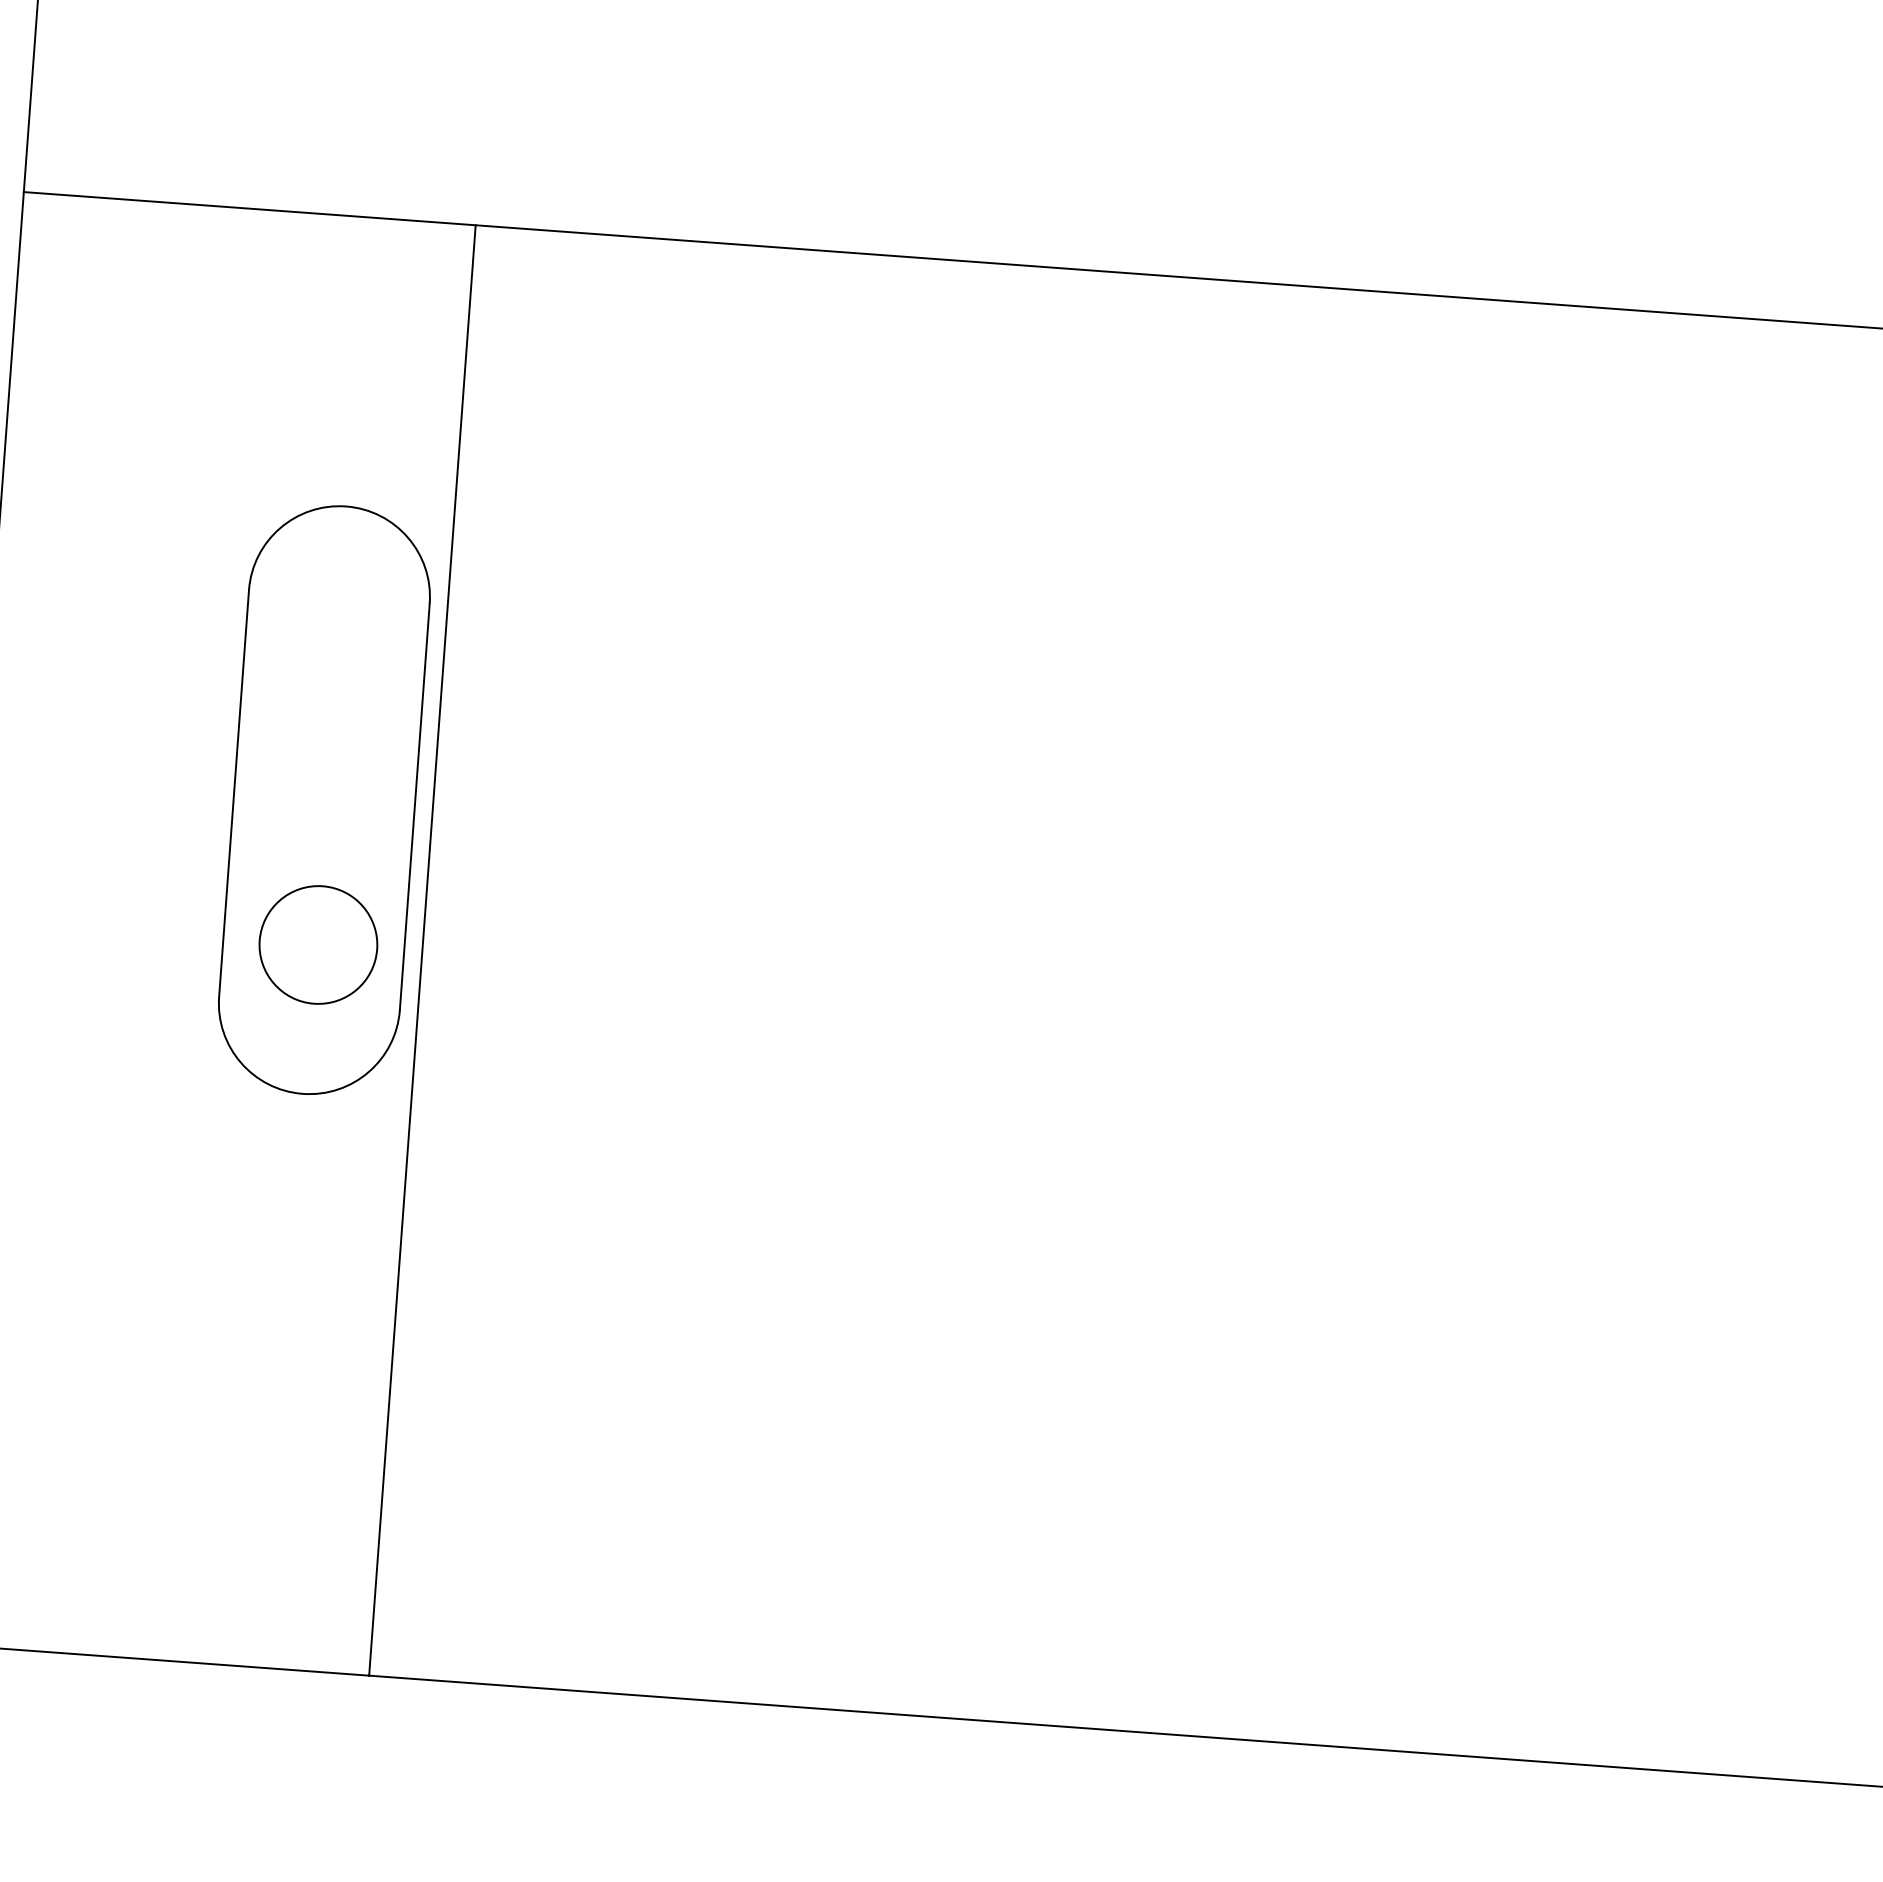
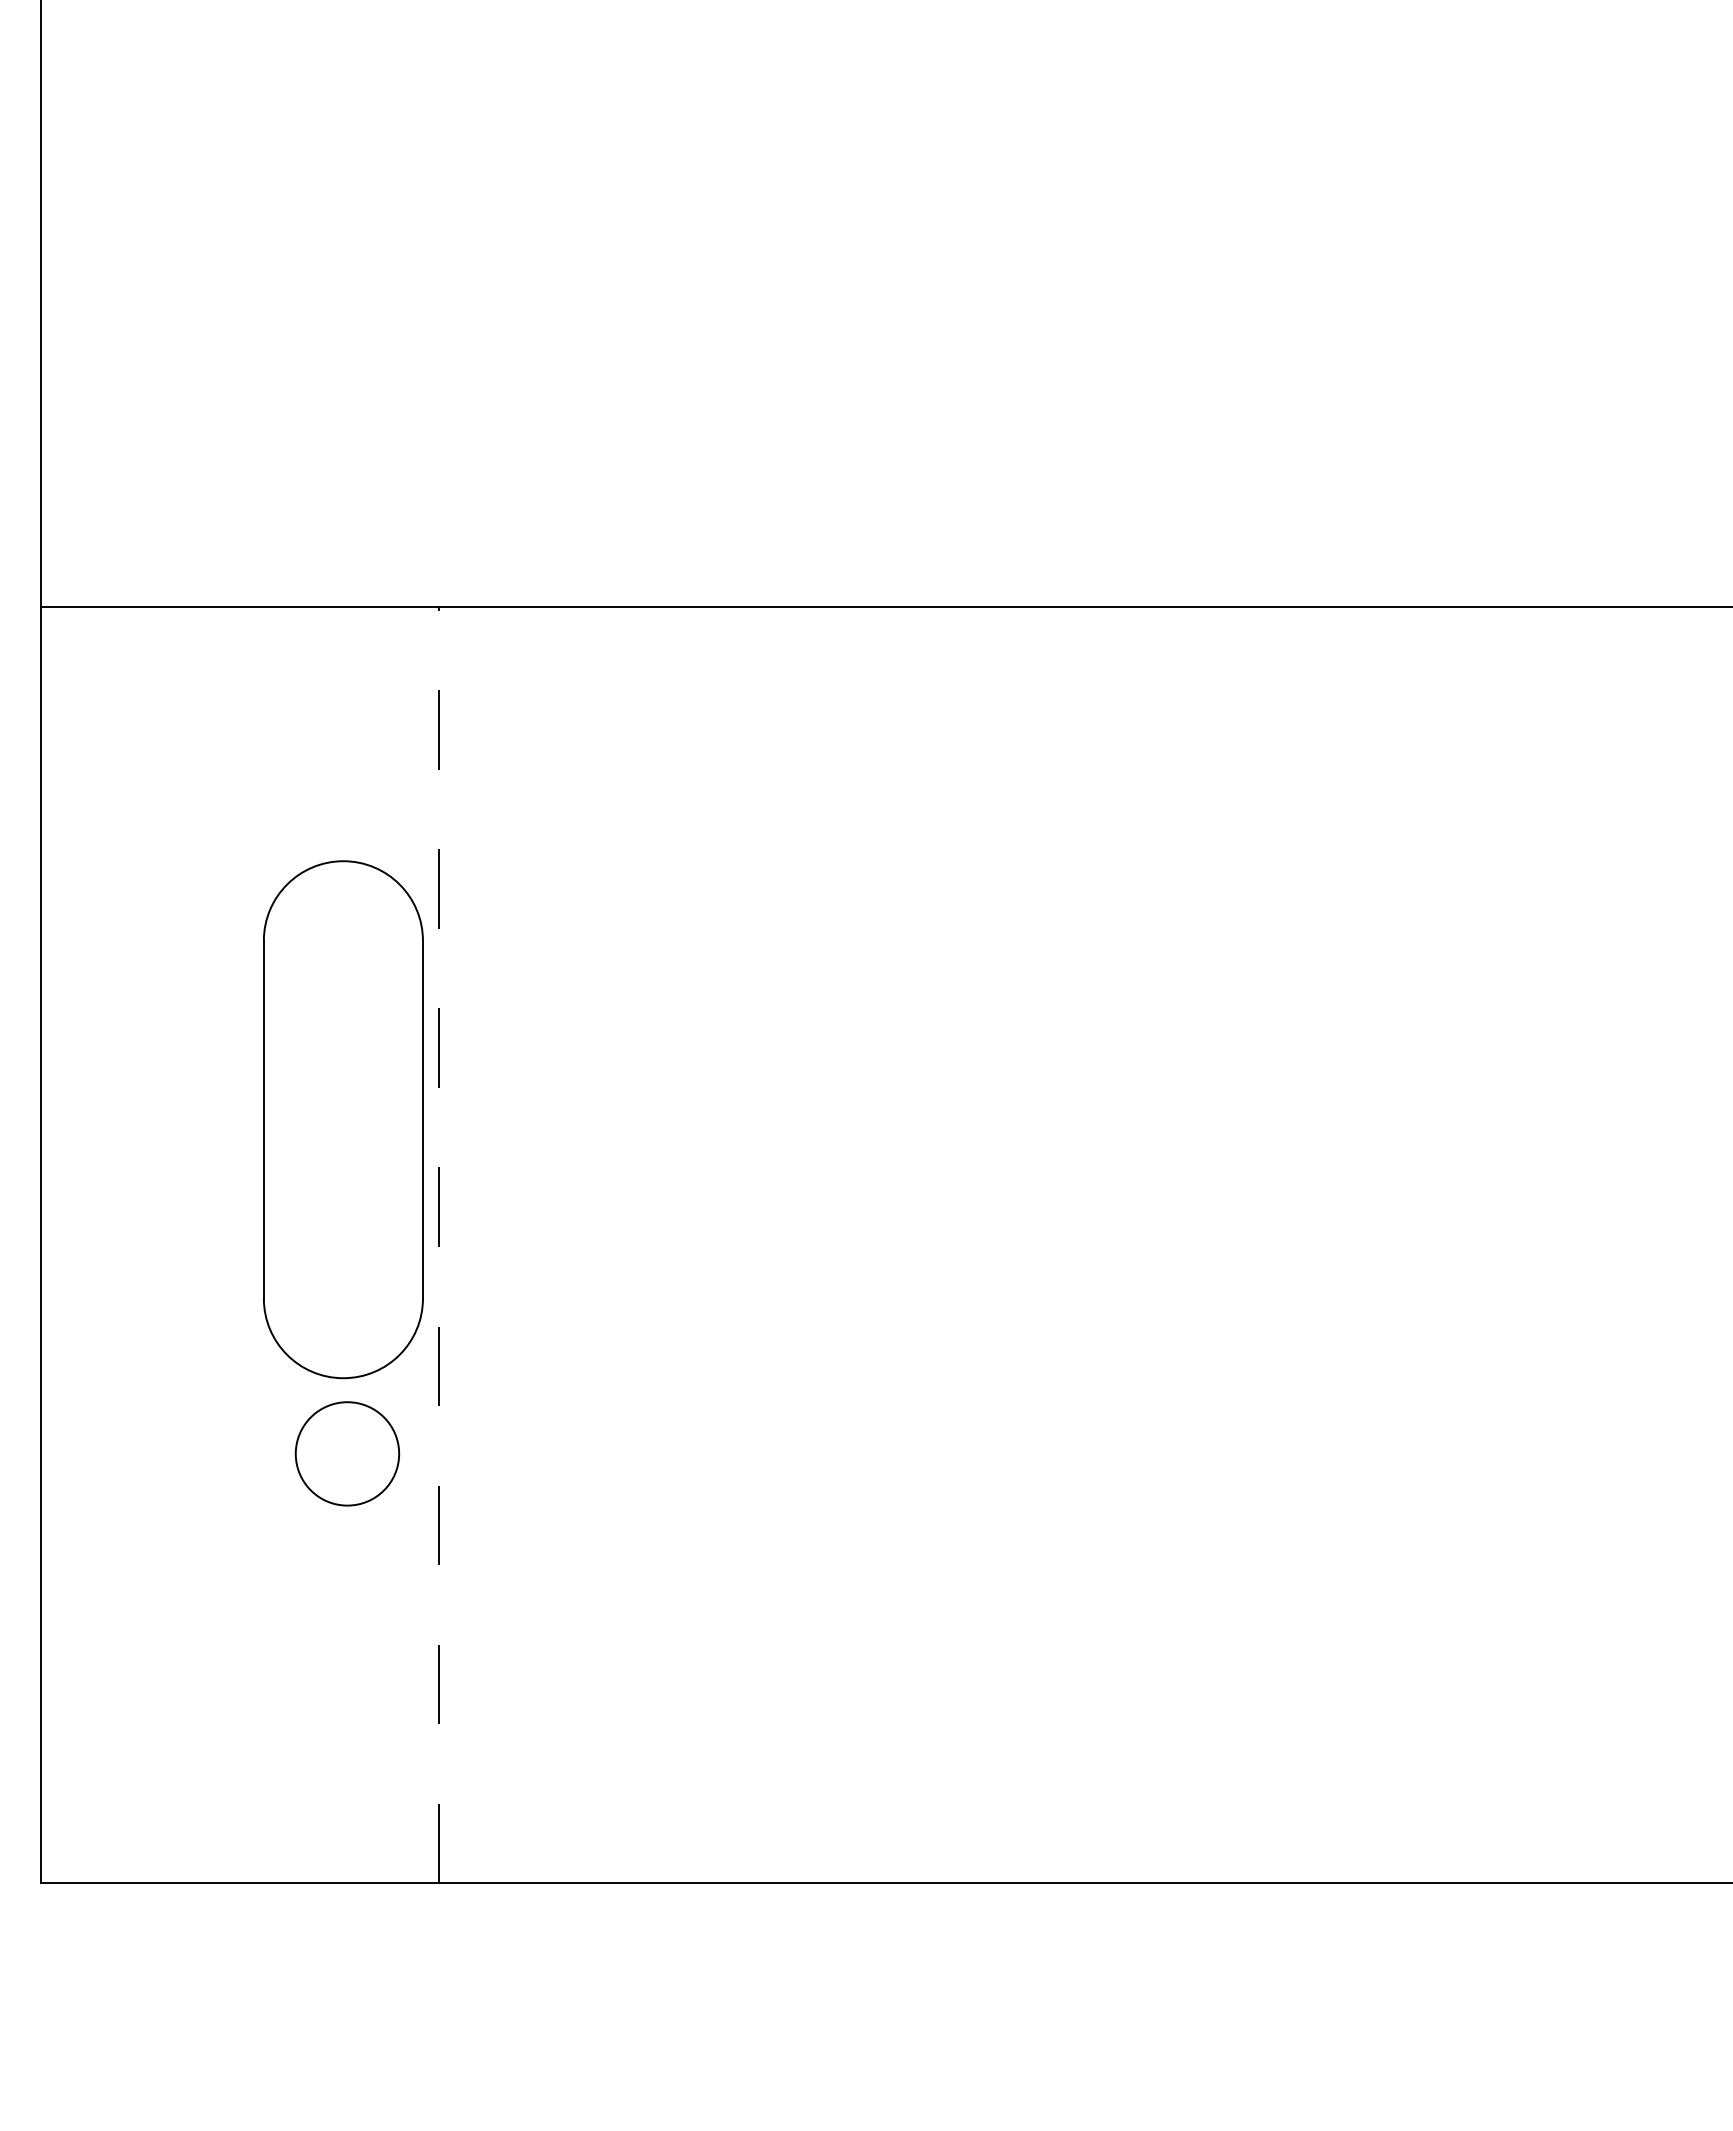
circle: (318, 944) -> (347, 1453), moved
line: (422, 949) -> (438, 1244), solid -> dashed

